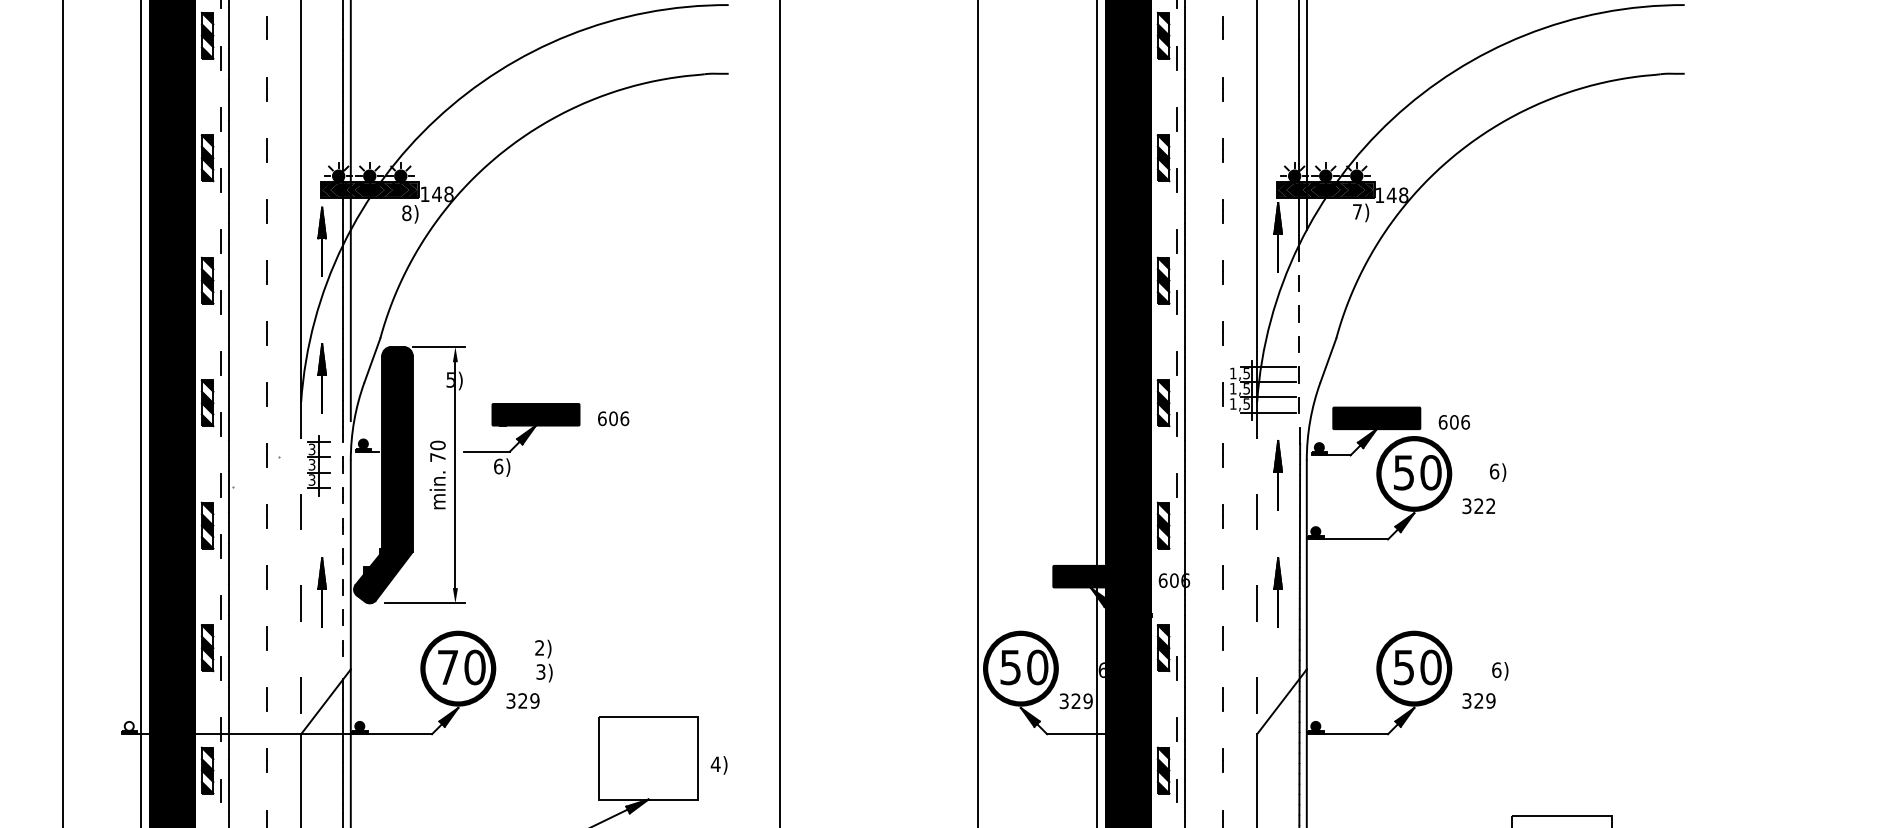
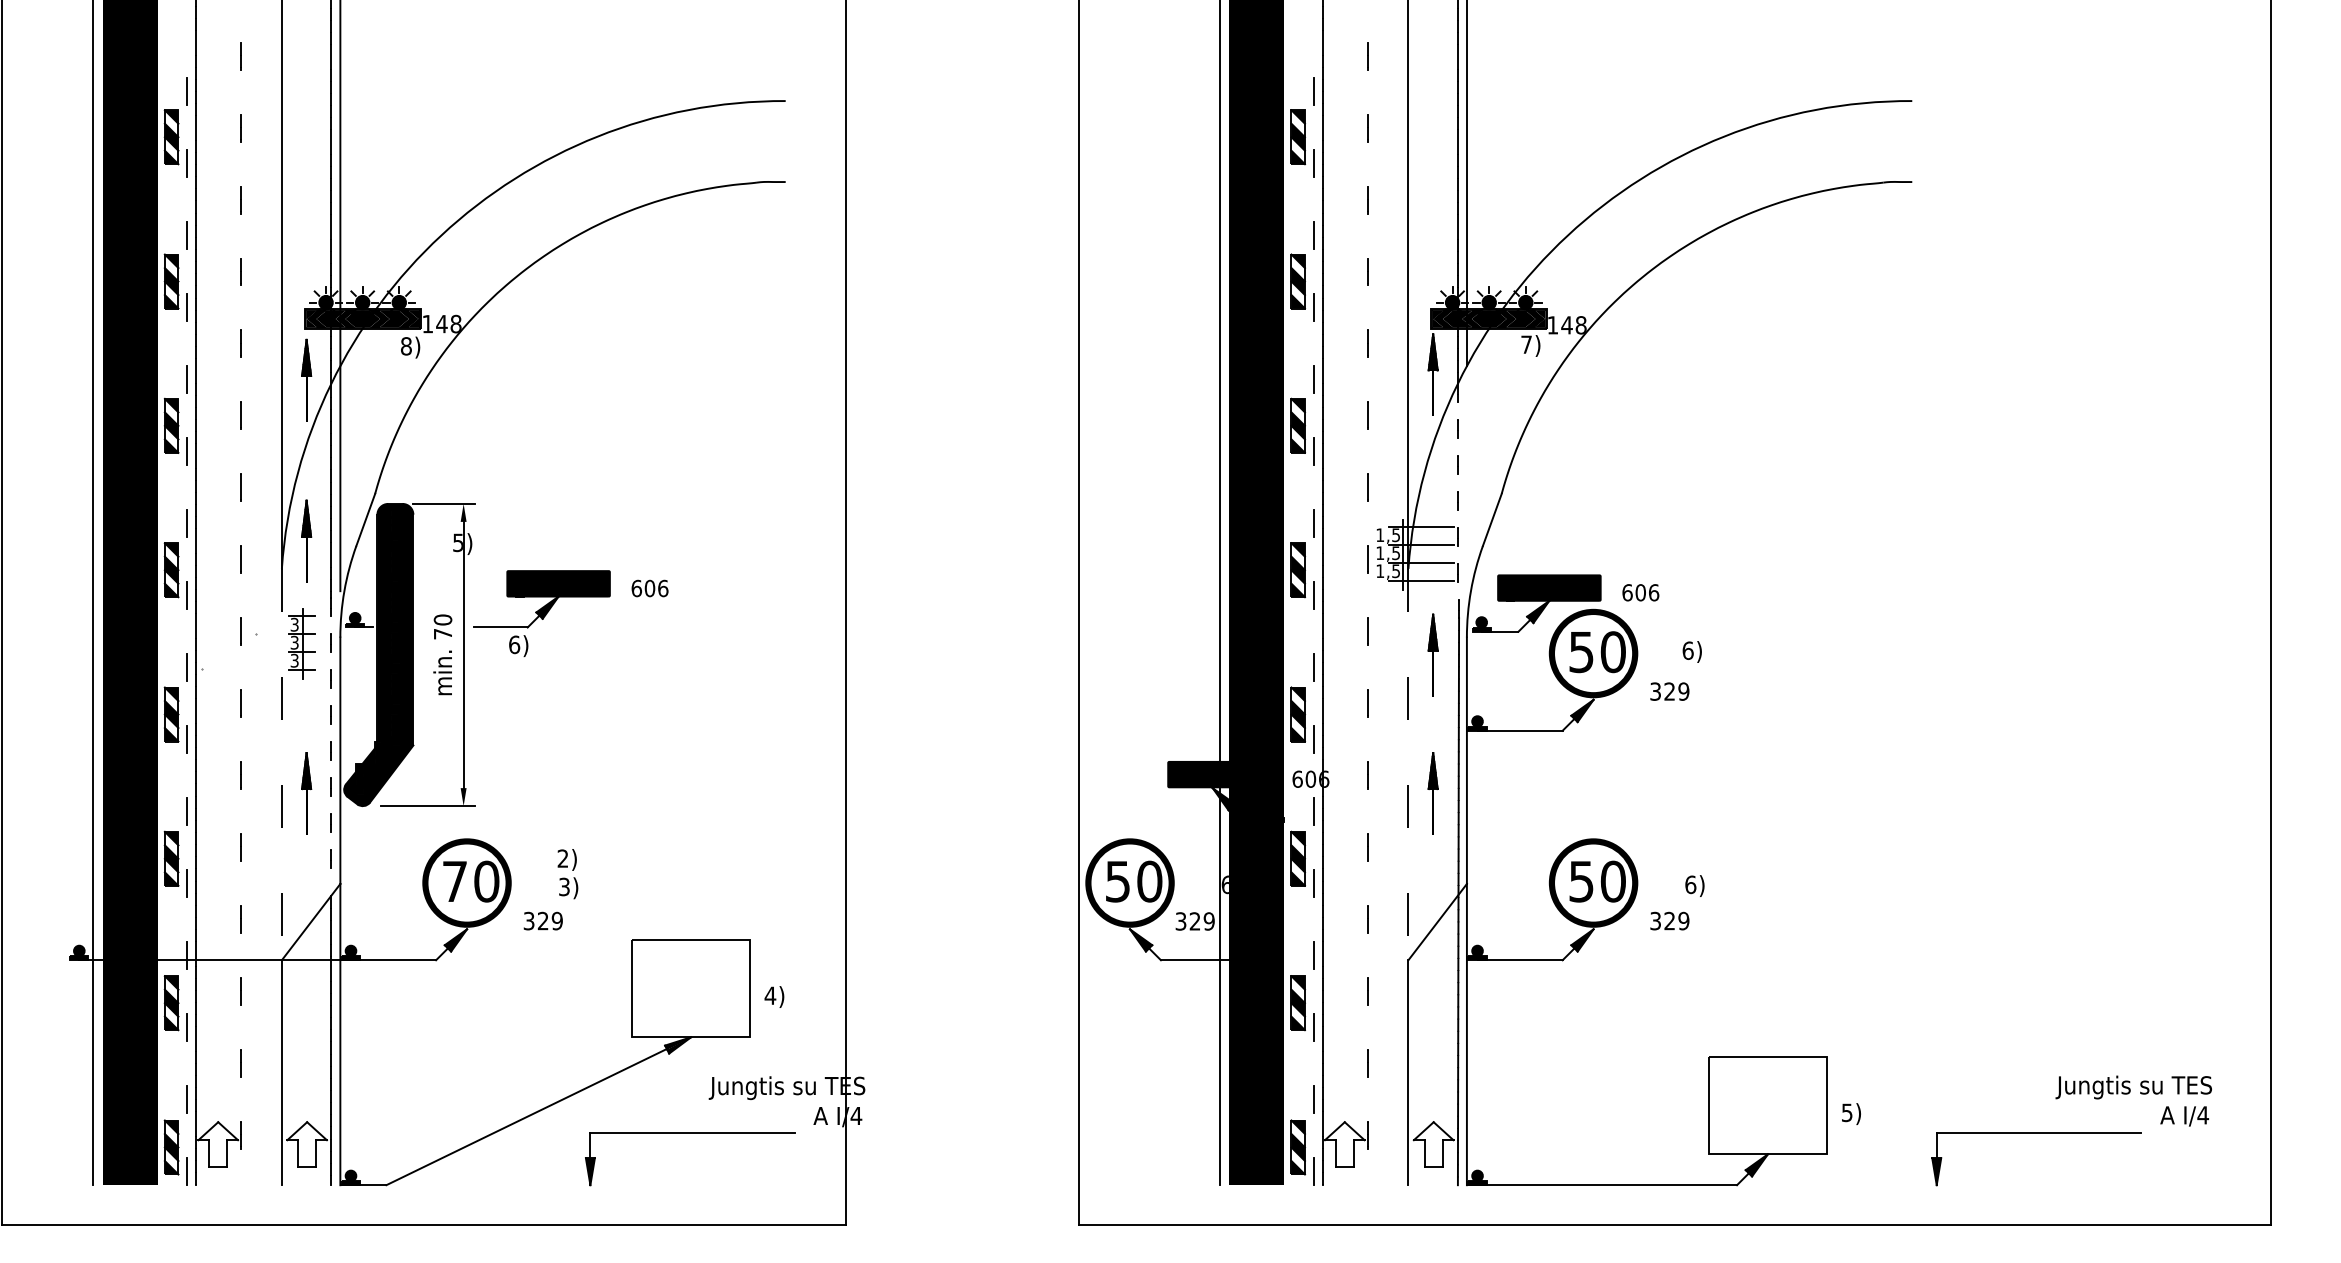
text: (1490, 506) -> (1683, 691), 322 -> 329
line: (1176, 546) -> (1313, 738), added
line: (1176, 607) -> (1313, 810), added
fill: (128, 725) -> (78, 950), added

